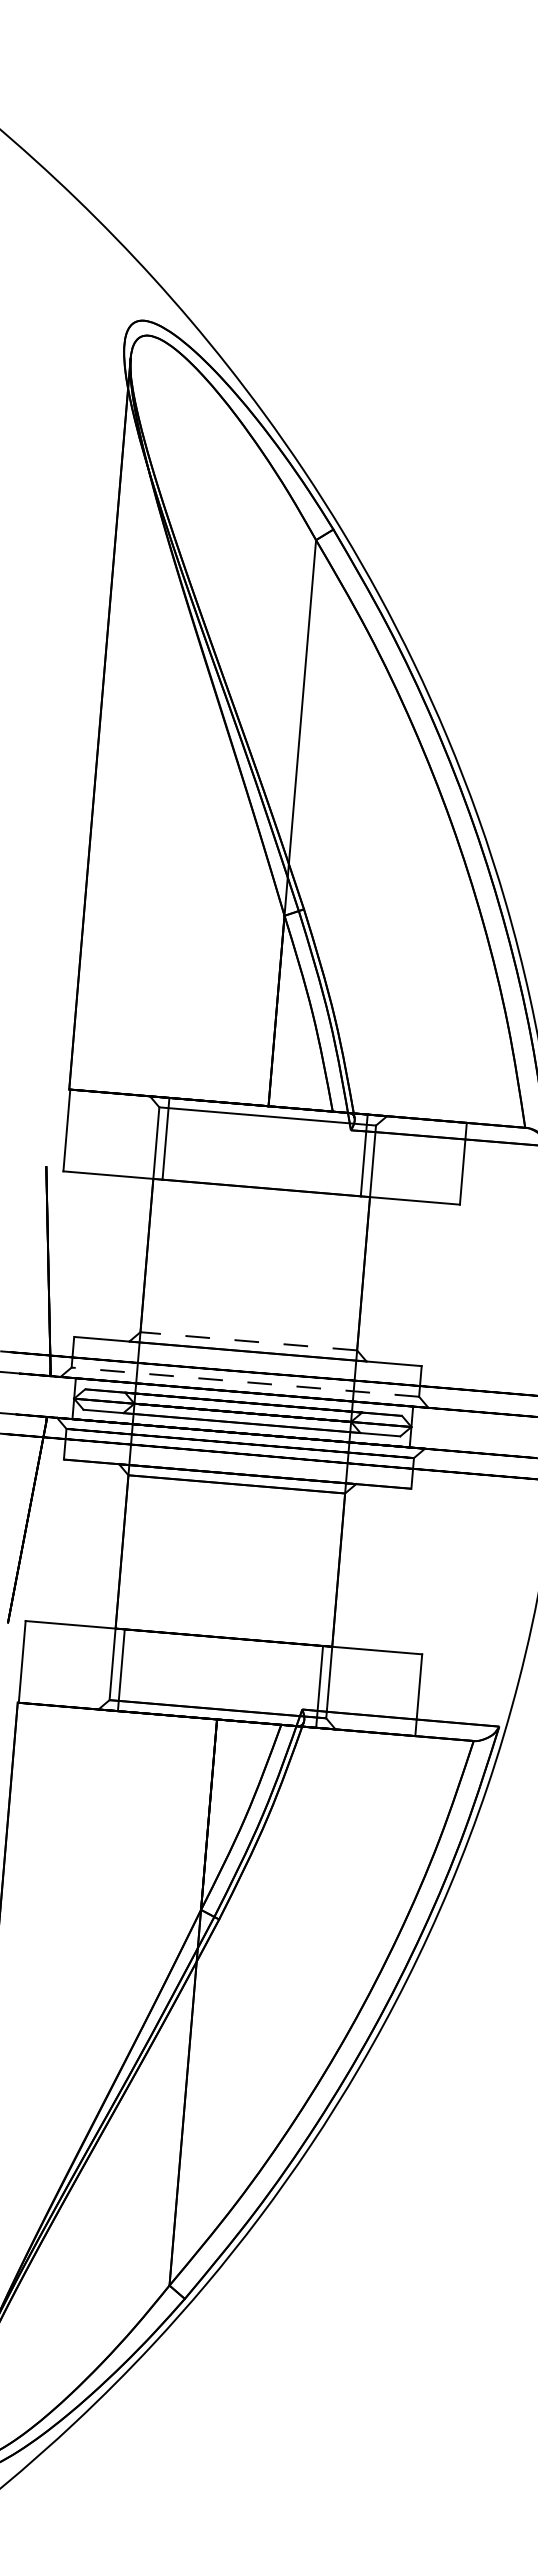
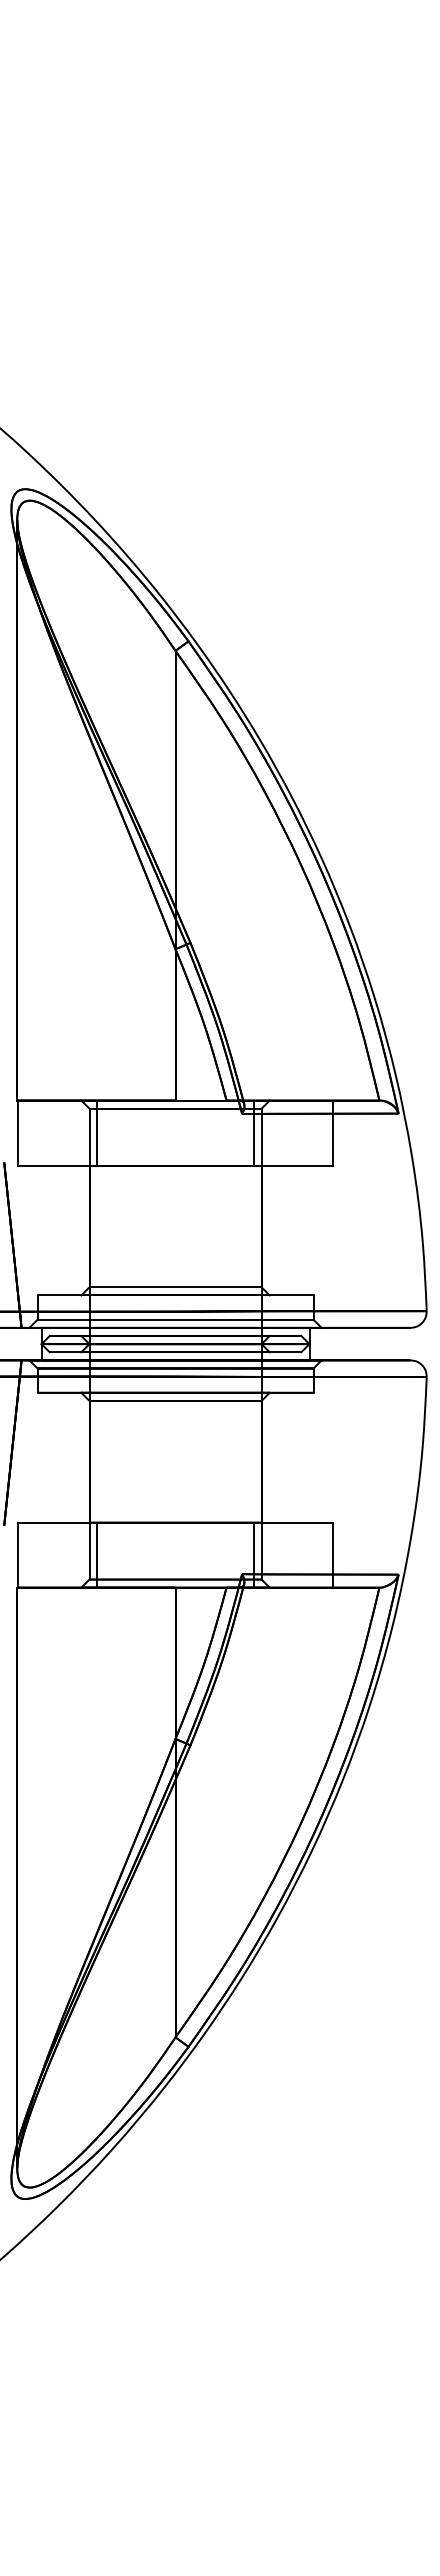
line: (248, 1341) -> (175, 1287), dashed -> solid
line: (245, 1381) -> (175, 1319), dashed -> solid

